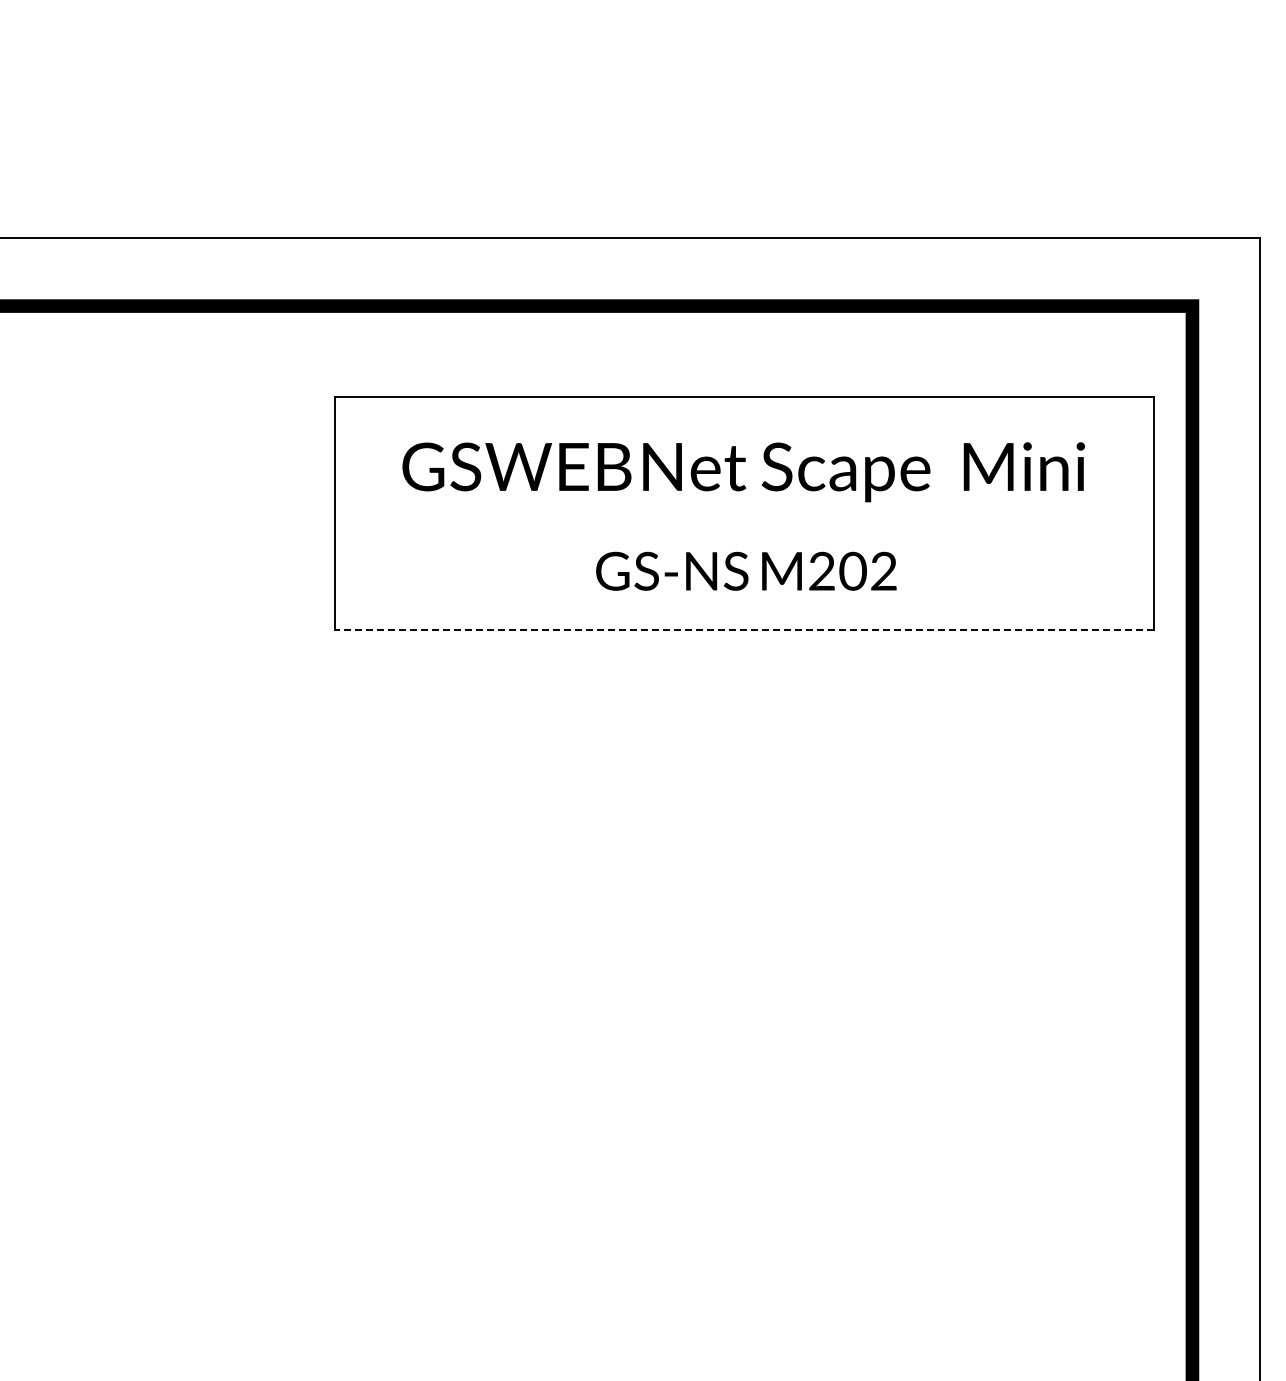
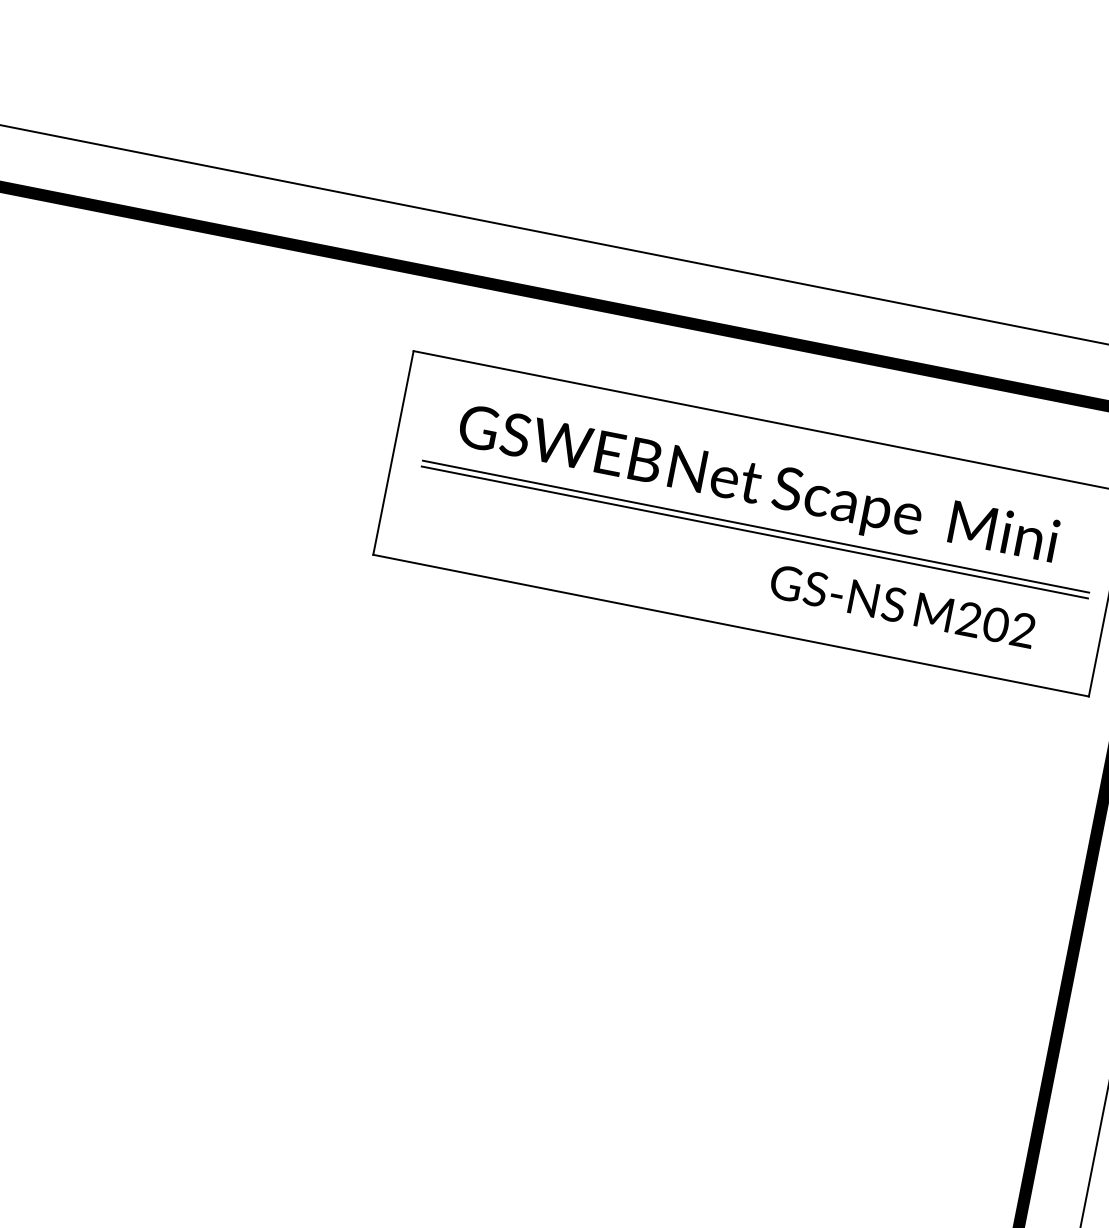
line: (750, 515) -> (756, 526), added
line: (750, 522) -> (754, 532), added
text: (746, 570) -> (903, 605), moved
line: (743, 629) -> (730, 625), dashed -> solid

